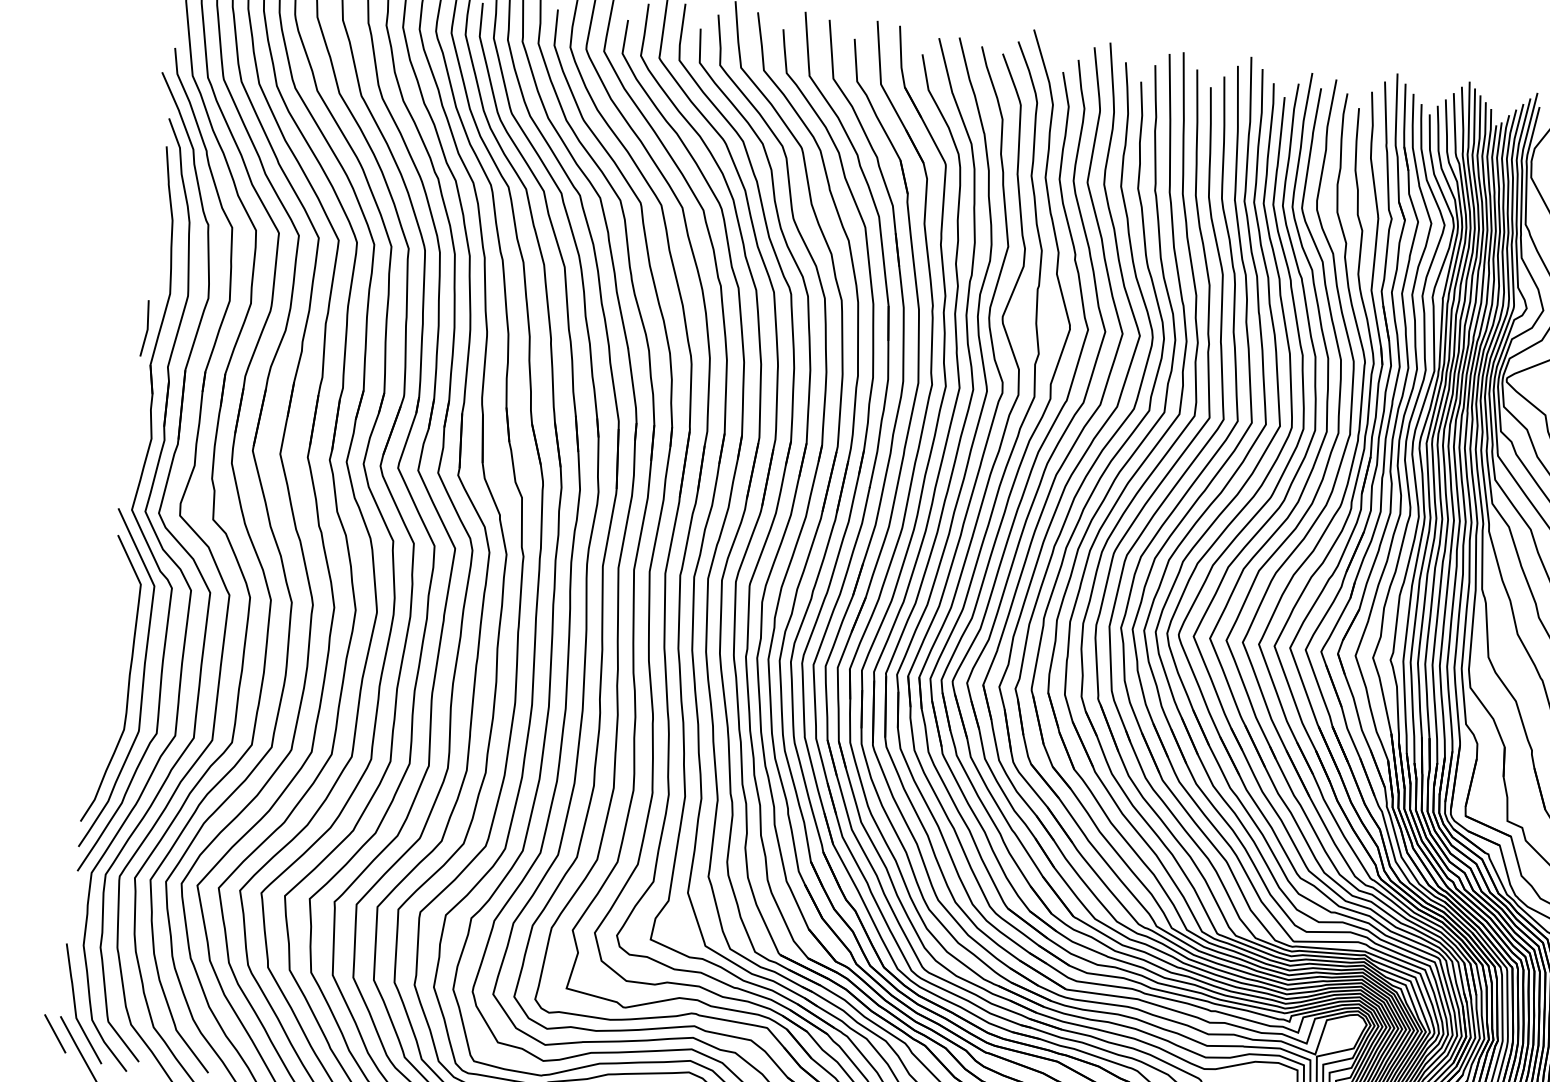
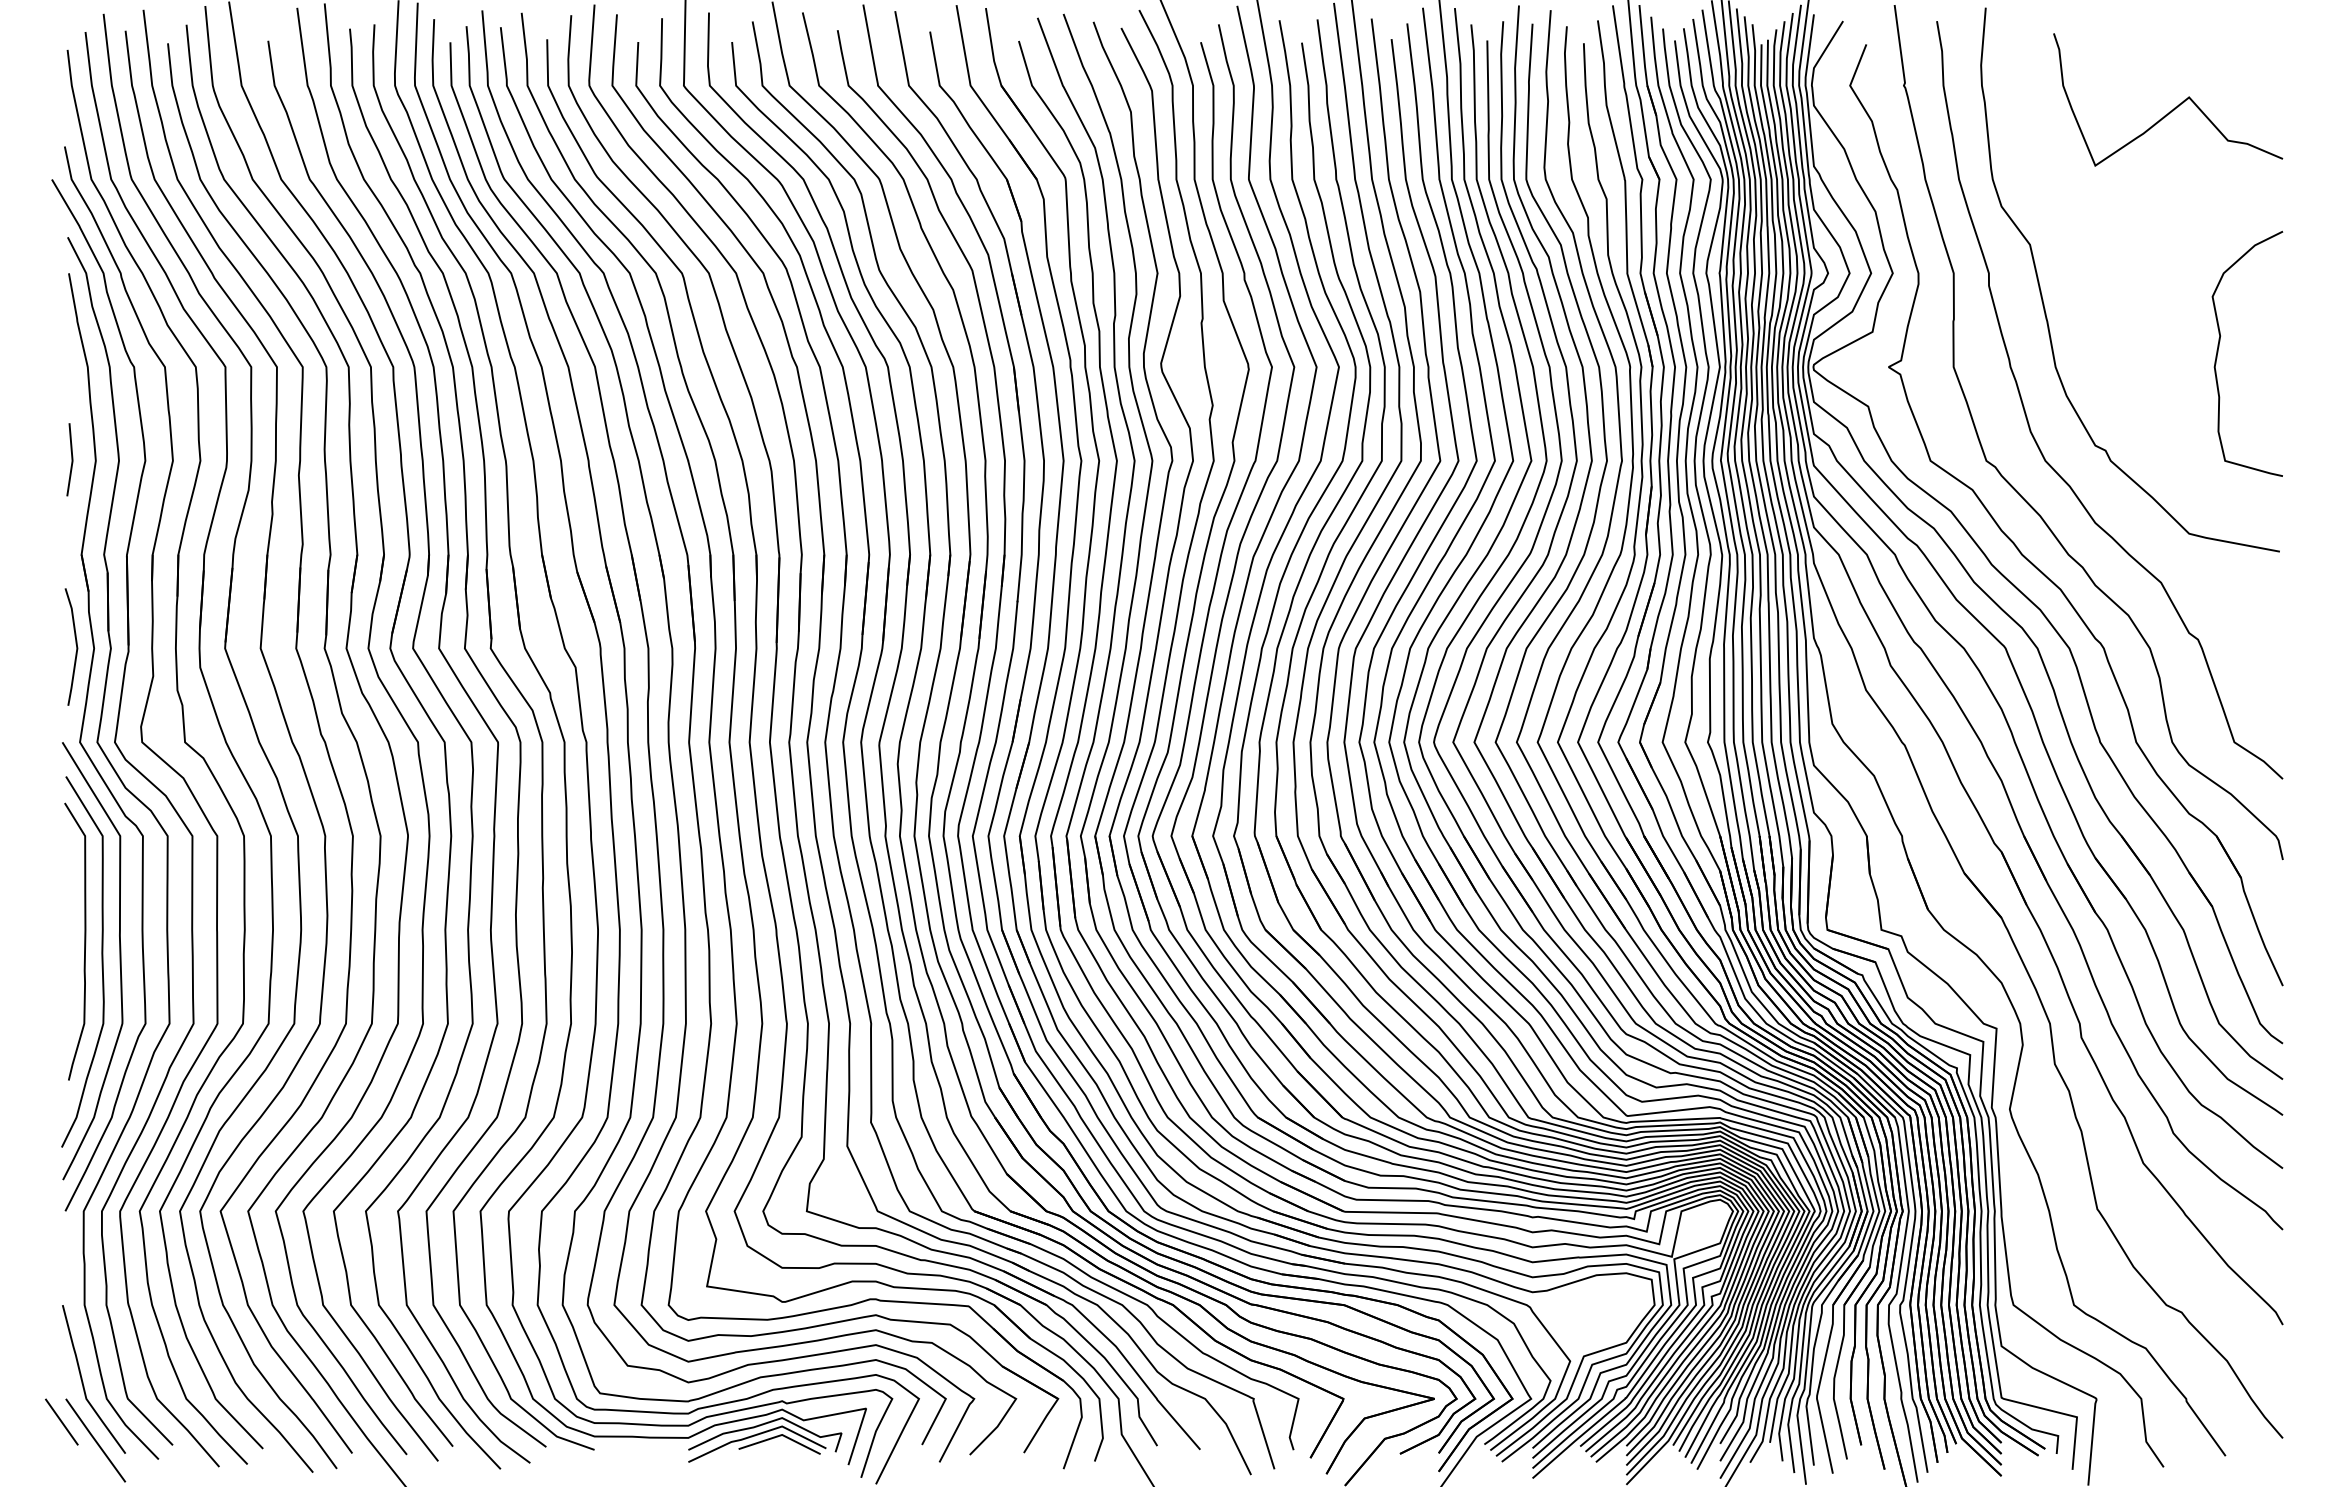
line: (146, 328) -> (71, 459), moved
line: (137, 433) -> (75, 644), added
curve: (117, 664) -> (84, 941), added

